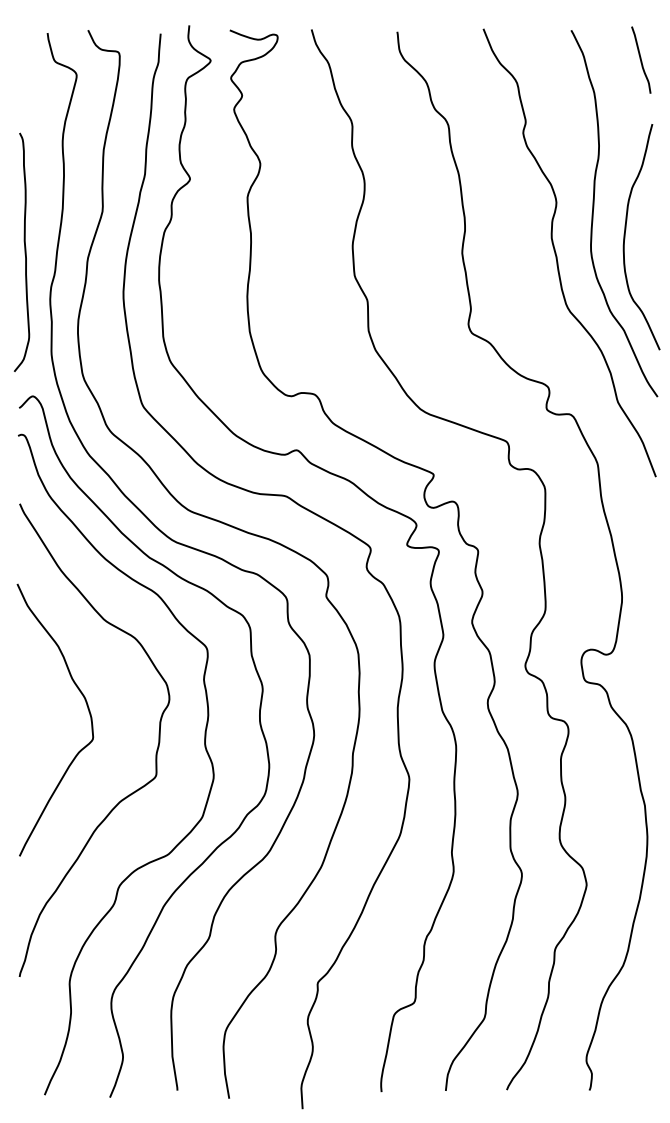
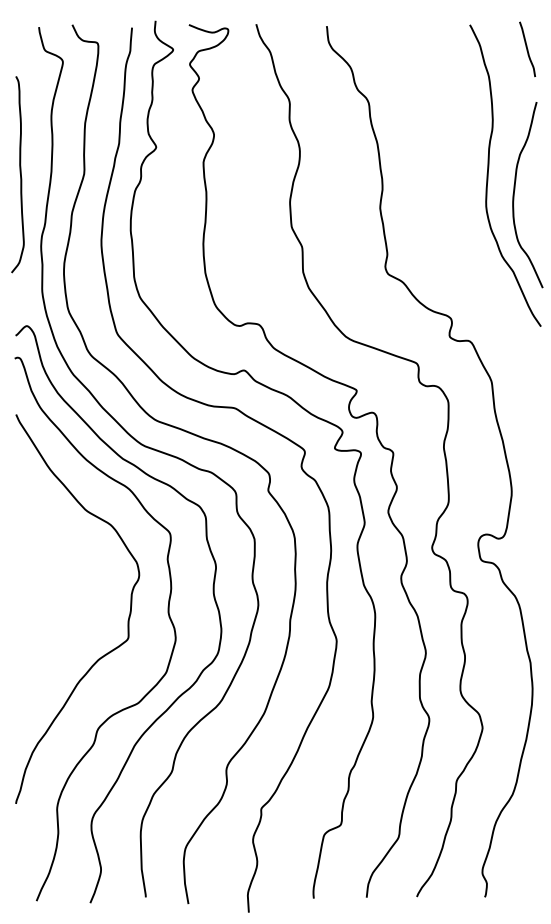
curve: (23, 251) -> (19, 173), moved
curve: (557, 254) -> (458, 209), removed
curve: (87, 709) -> (71, 583), removed

